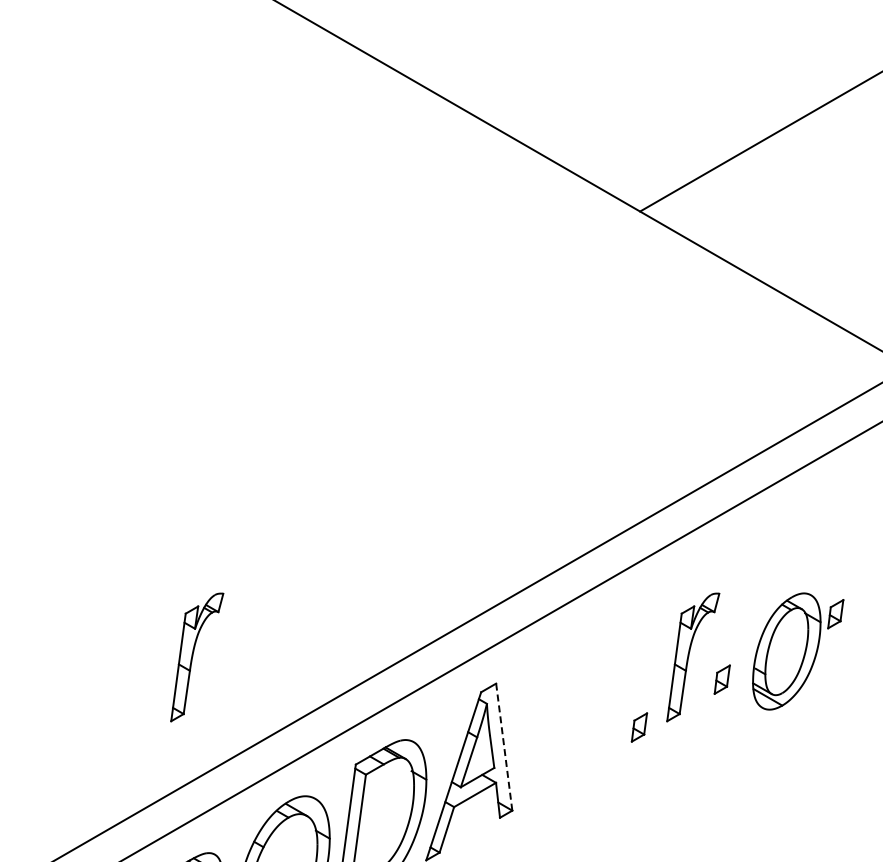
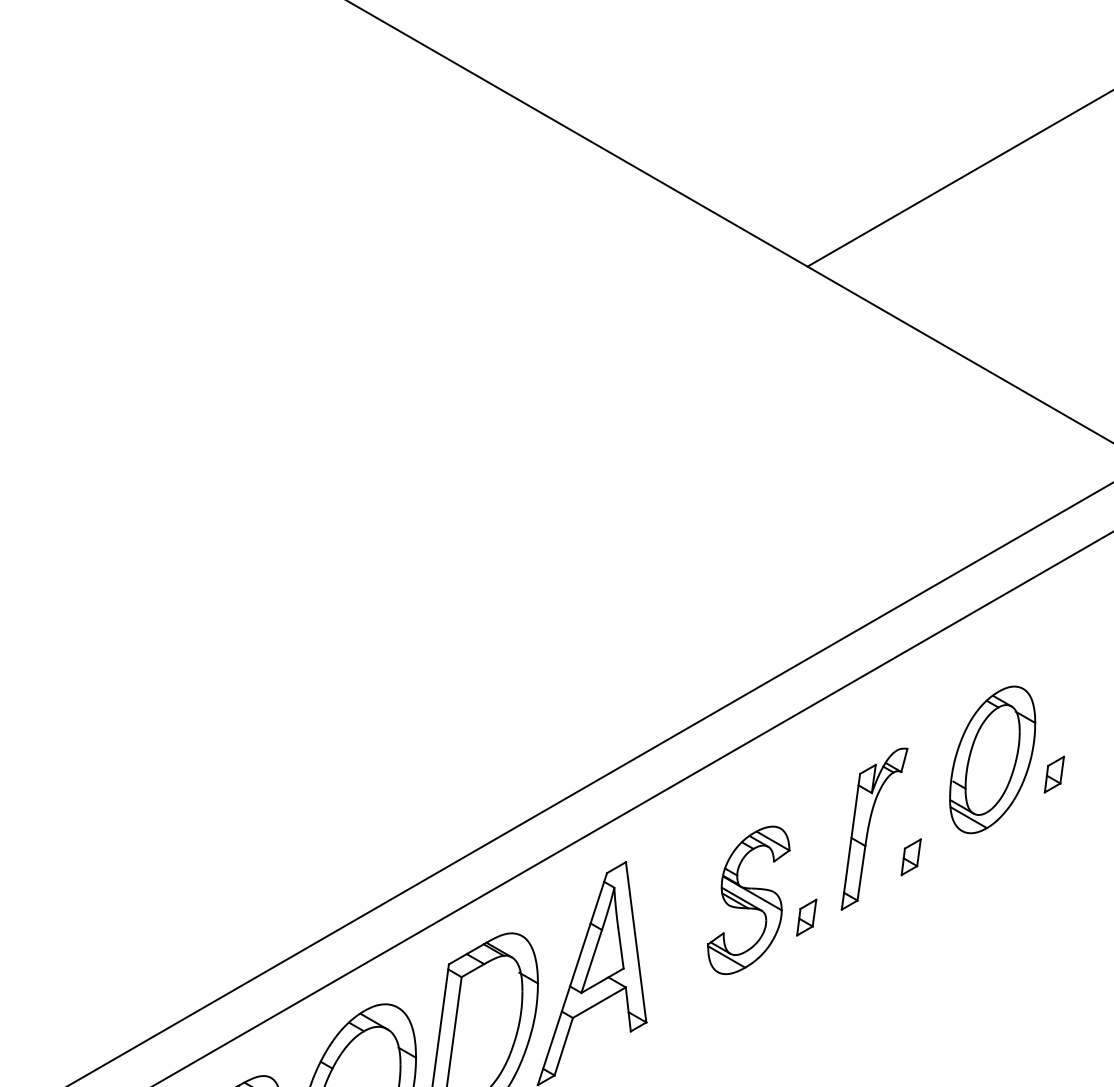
part: (786, 651) -> (992, 759), moved
part: (197, 657) -> (249, 829), removed
part: (593, 713) -> (748, 899), added
line: (504, 747) -> (636, 942), dashed -> solid

